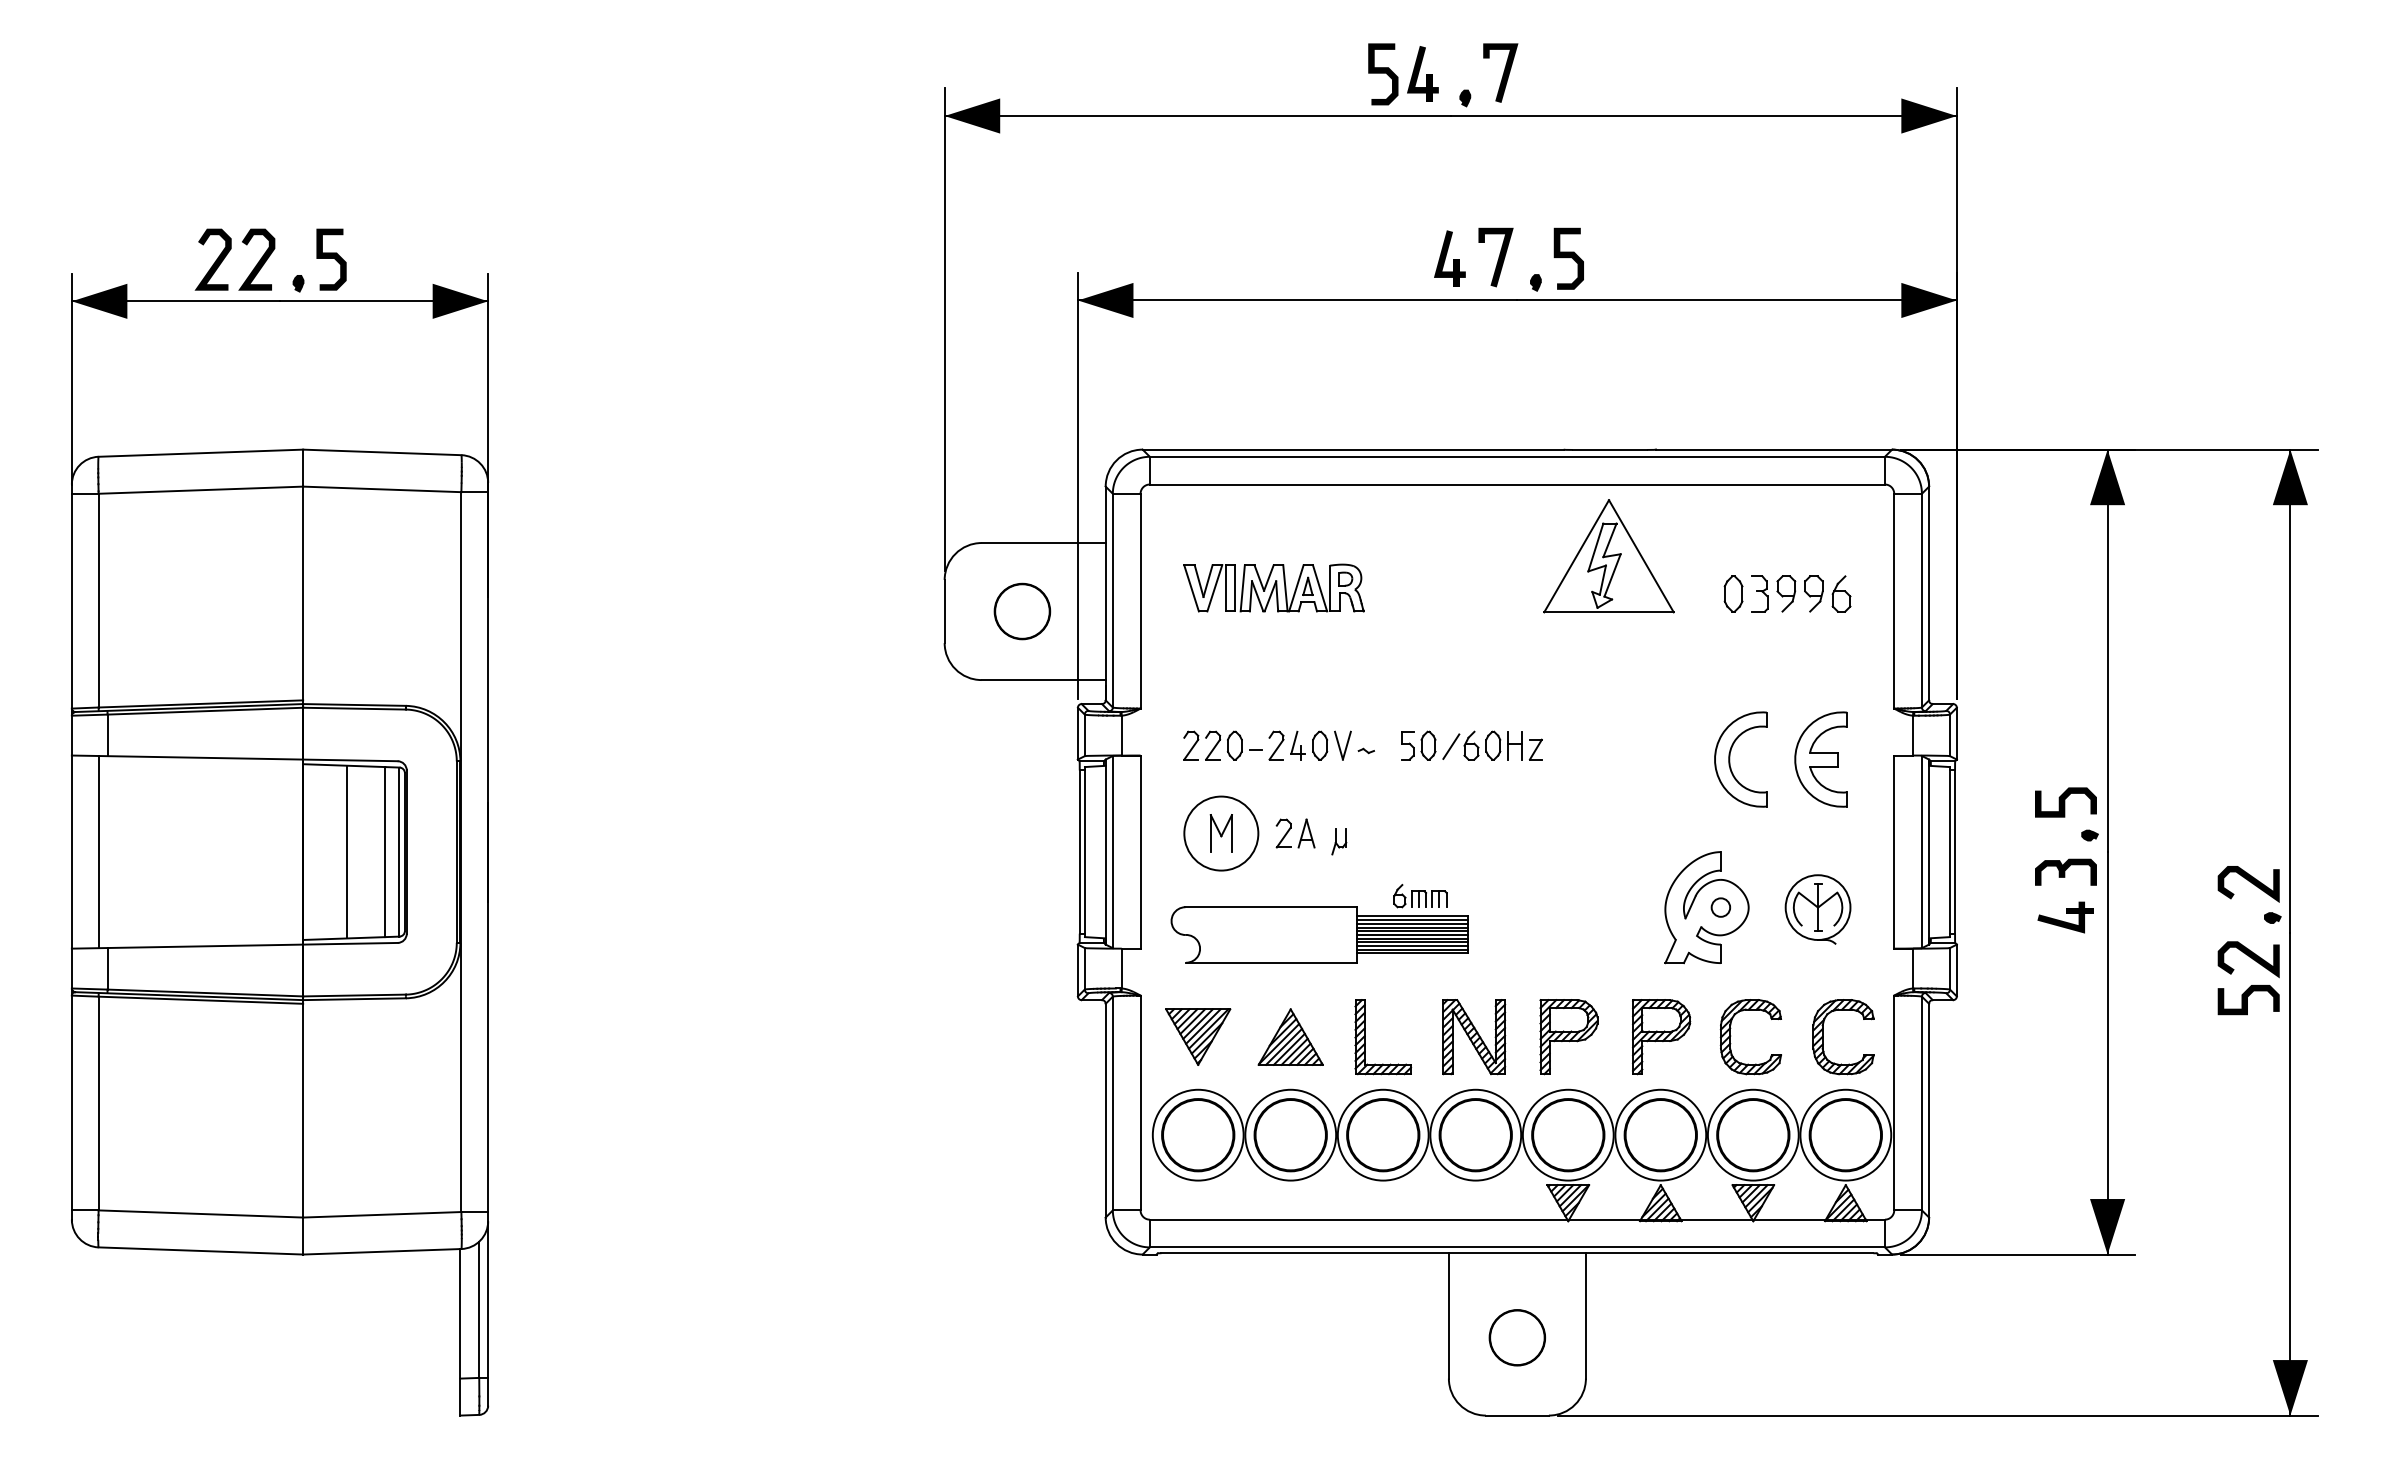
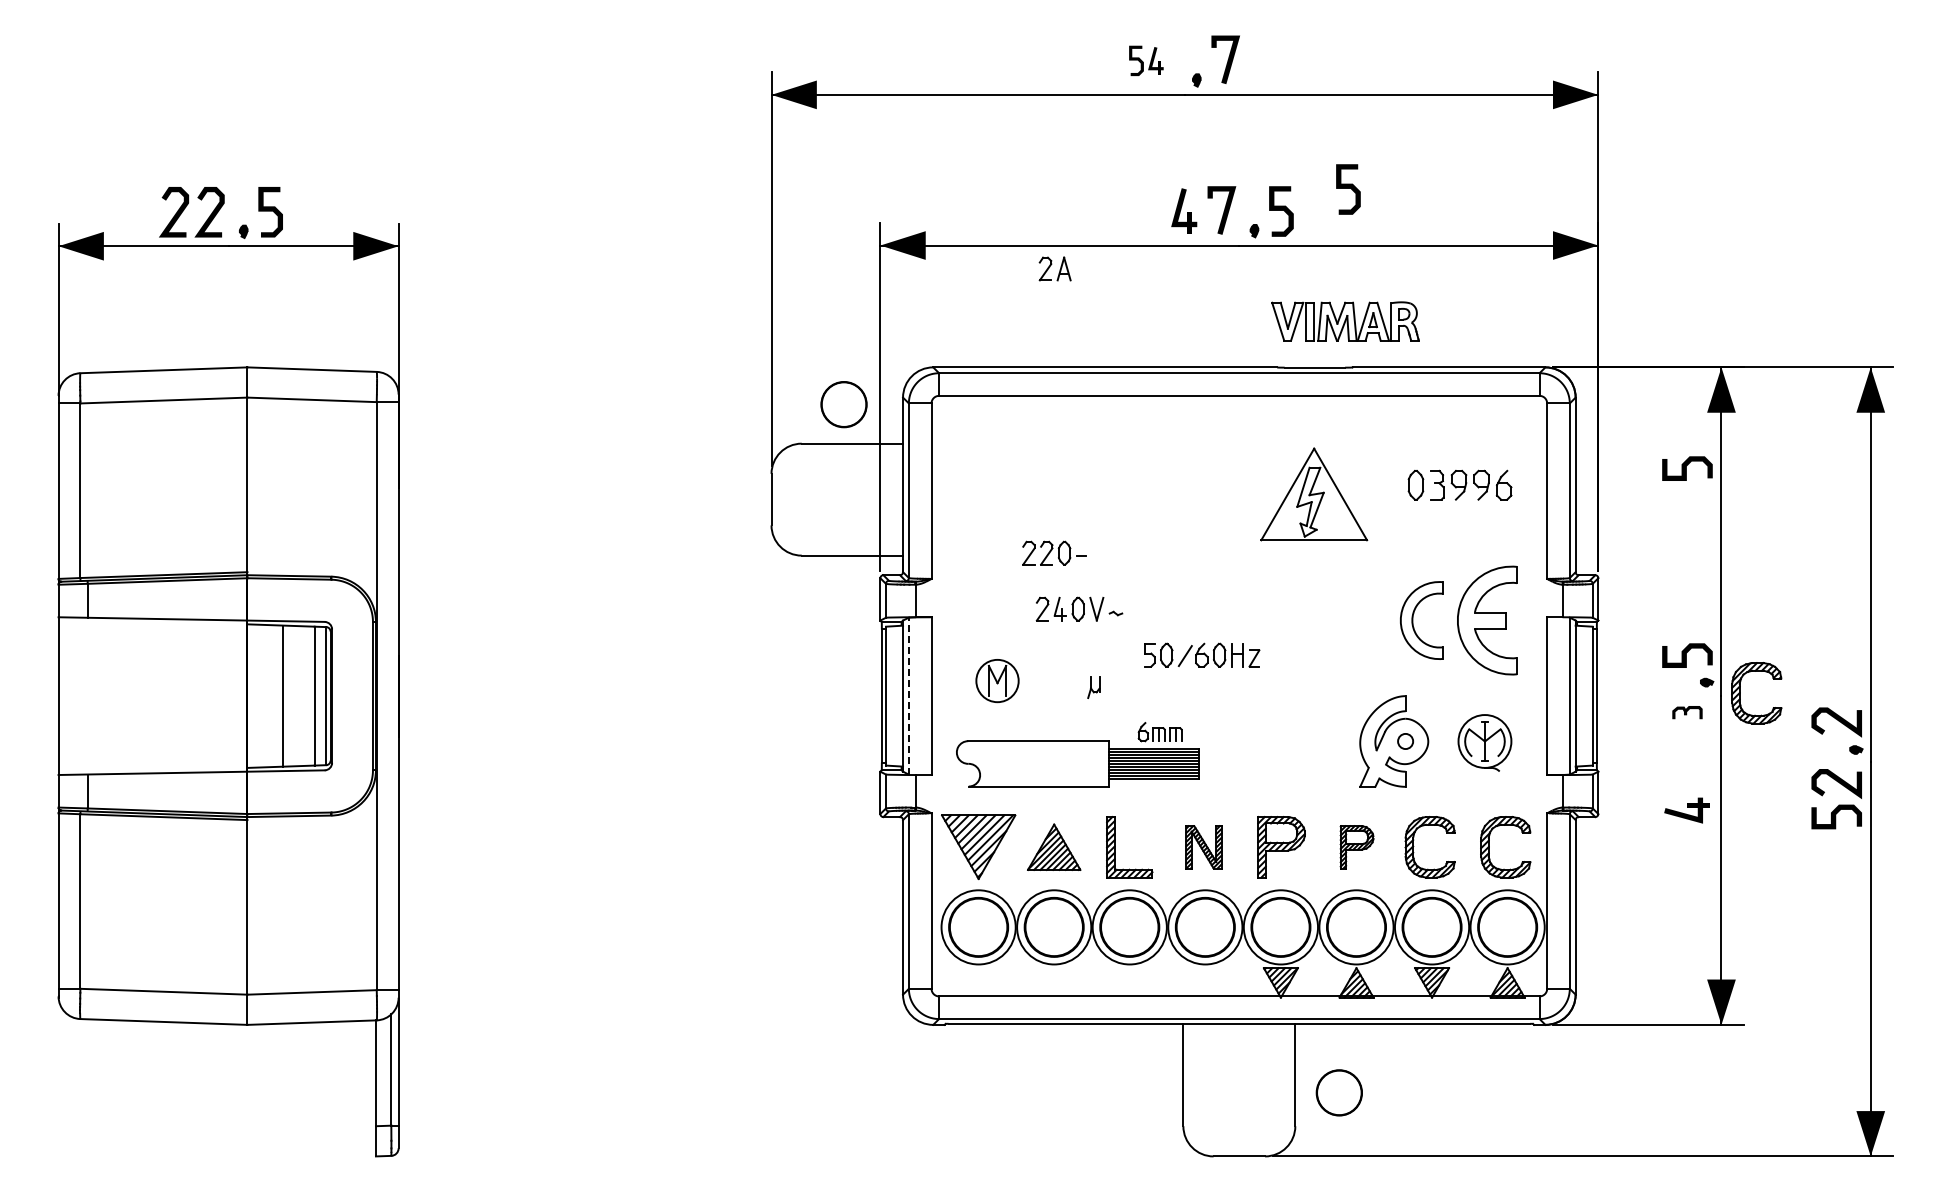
part: (1403, 73) -> (1146, 60), size x0.6
curve: (1651, 230) -> (1348, 188), added
part: (1609, 556) -> (1314, 494), moved
curve: (2064, 573) -> (1686, 468), added
part: (1273, 588) -> (1345, 321), moved
circle: (1021, 611) -> (843, 404), moved
part: (1222, 744) -> (1054, 552), moved
part: (1472, 744) -> (1202, 654), moved
part: (1821, 759) -> (1487, 620), size x1.4
circle: (1221, 832) -> (997, 680), size x0.7
part: (1294, 832) -> (1054, 268), moved
part: (2130, 848) -> (1740, 693), added
line: (98, 851) -> (80, 695), removed
line: (1112, 851) -> (908, 695), solid -> dashed
part: (2066, 872) -> (1687, 712), size x0.6
part: (2064, 917) -> (1686, 810), moved
part: (1198, 1037) -> (978, 847), size x1.4
part: (1473, 1037) -> (1203, 847), size x0.7
part: (1660, 1037) -> (1356, 847), size x0.7
circle: (1516, 1337) -> (1338, 1092), moved

